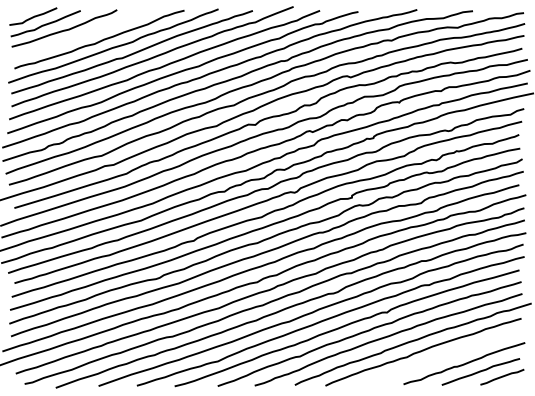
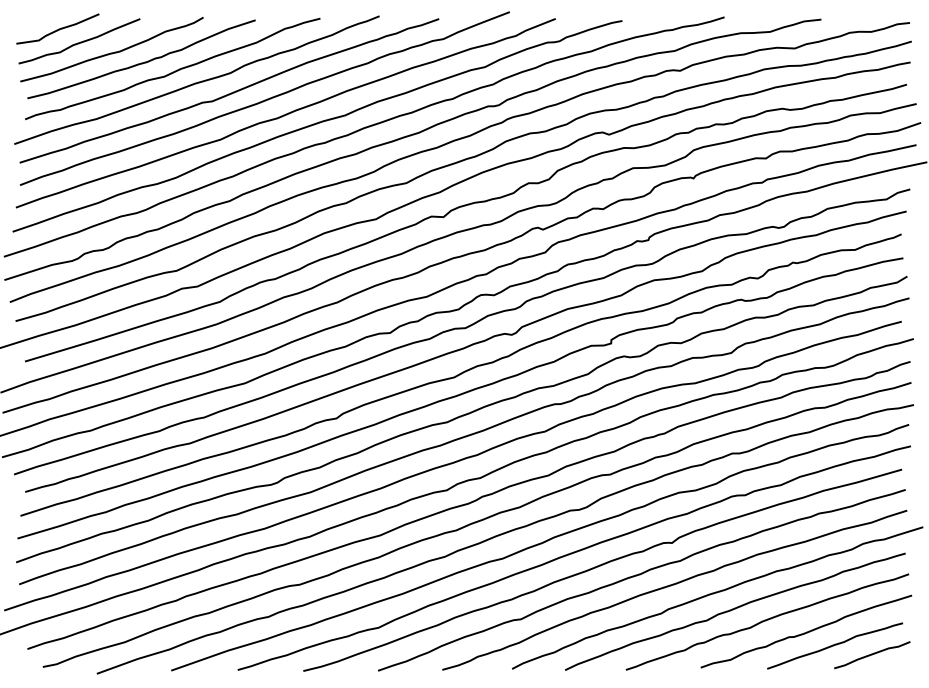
curve: (81, 35) -> (141, 61), added
curve: (441, 357) -> (766, 620), added

